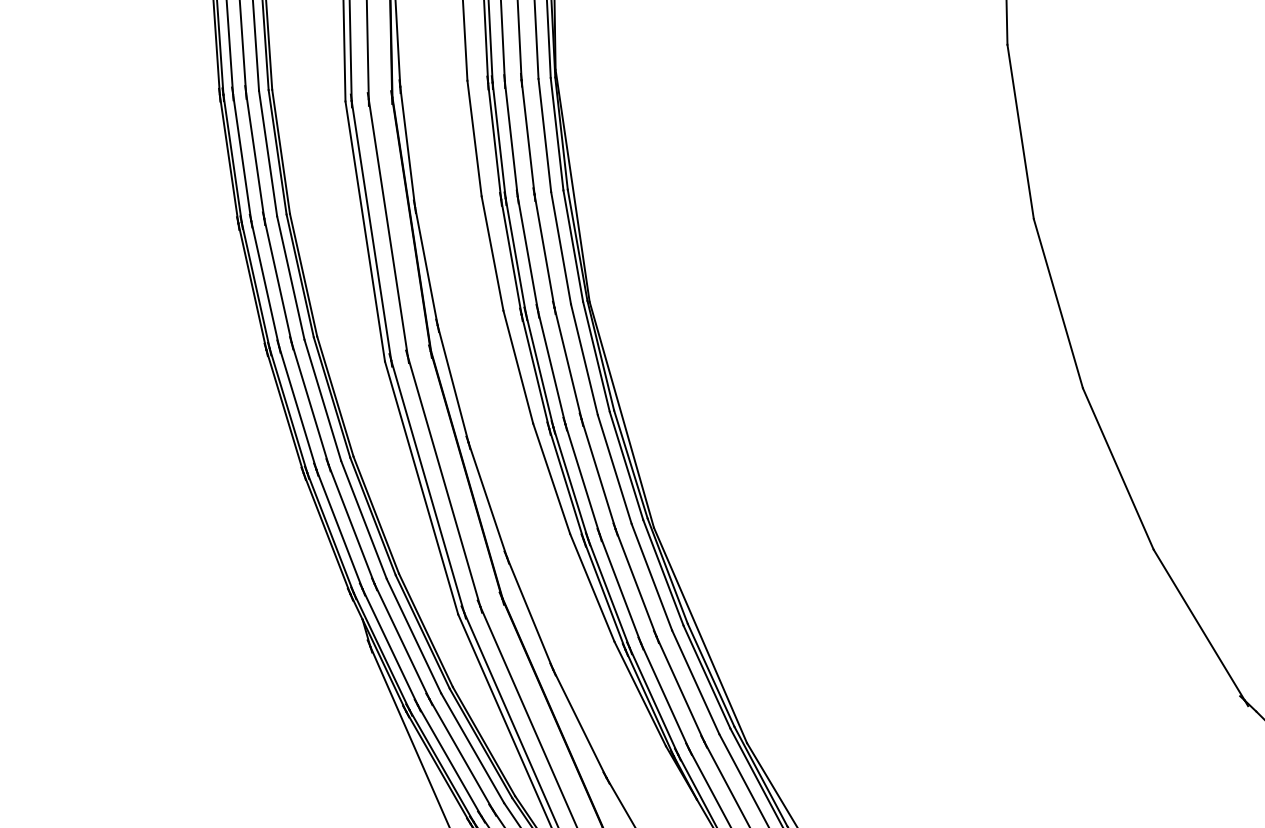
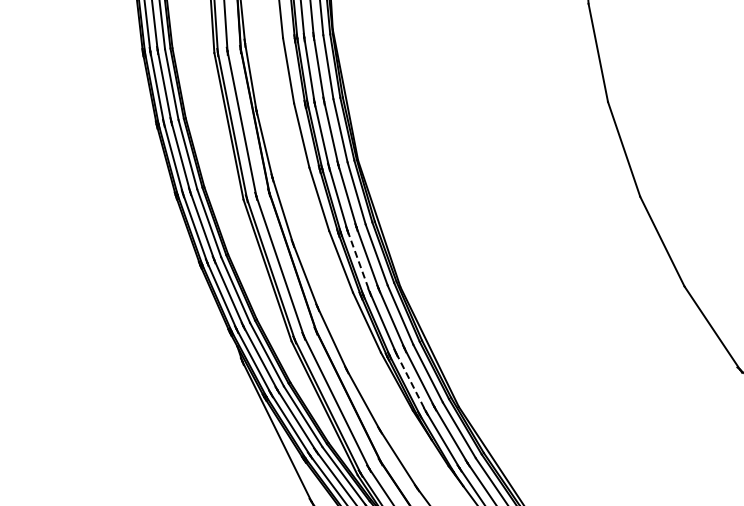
line: (582, 479) -> (358, 261), solid -> dashed
line: (665, 696) -> (411, 382), solid -> dashed

